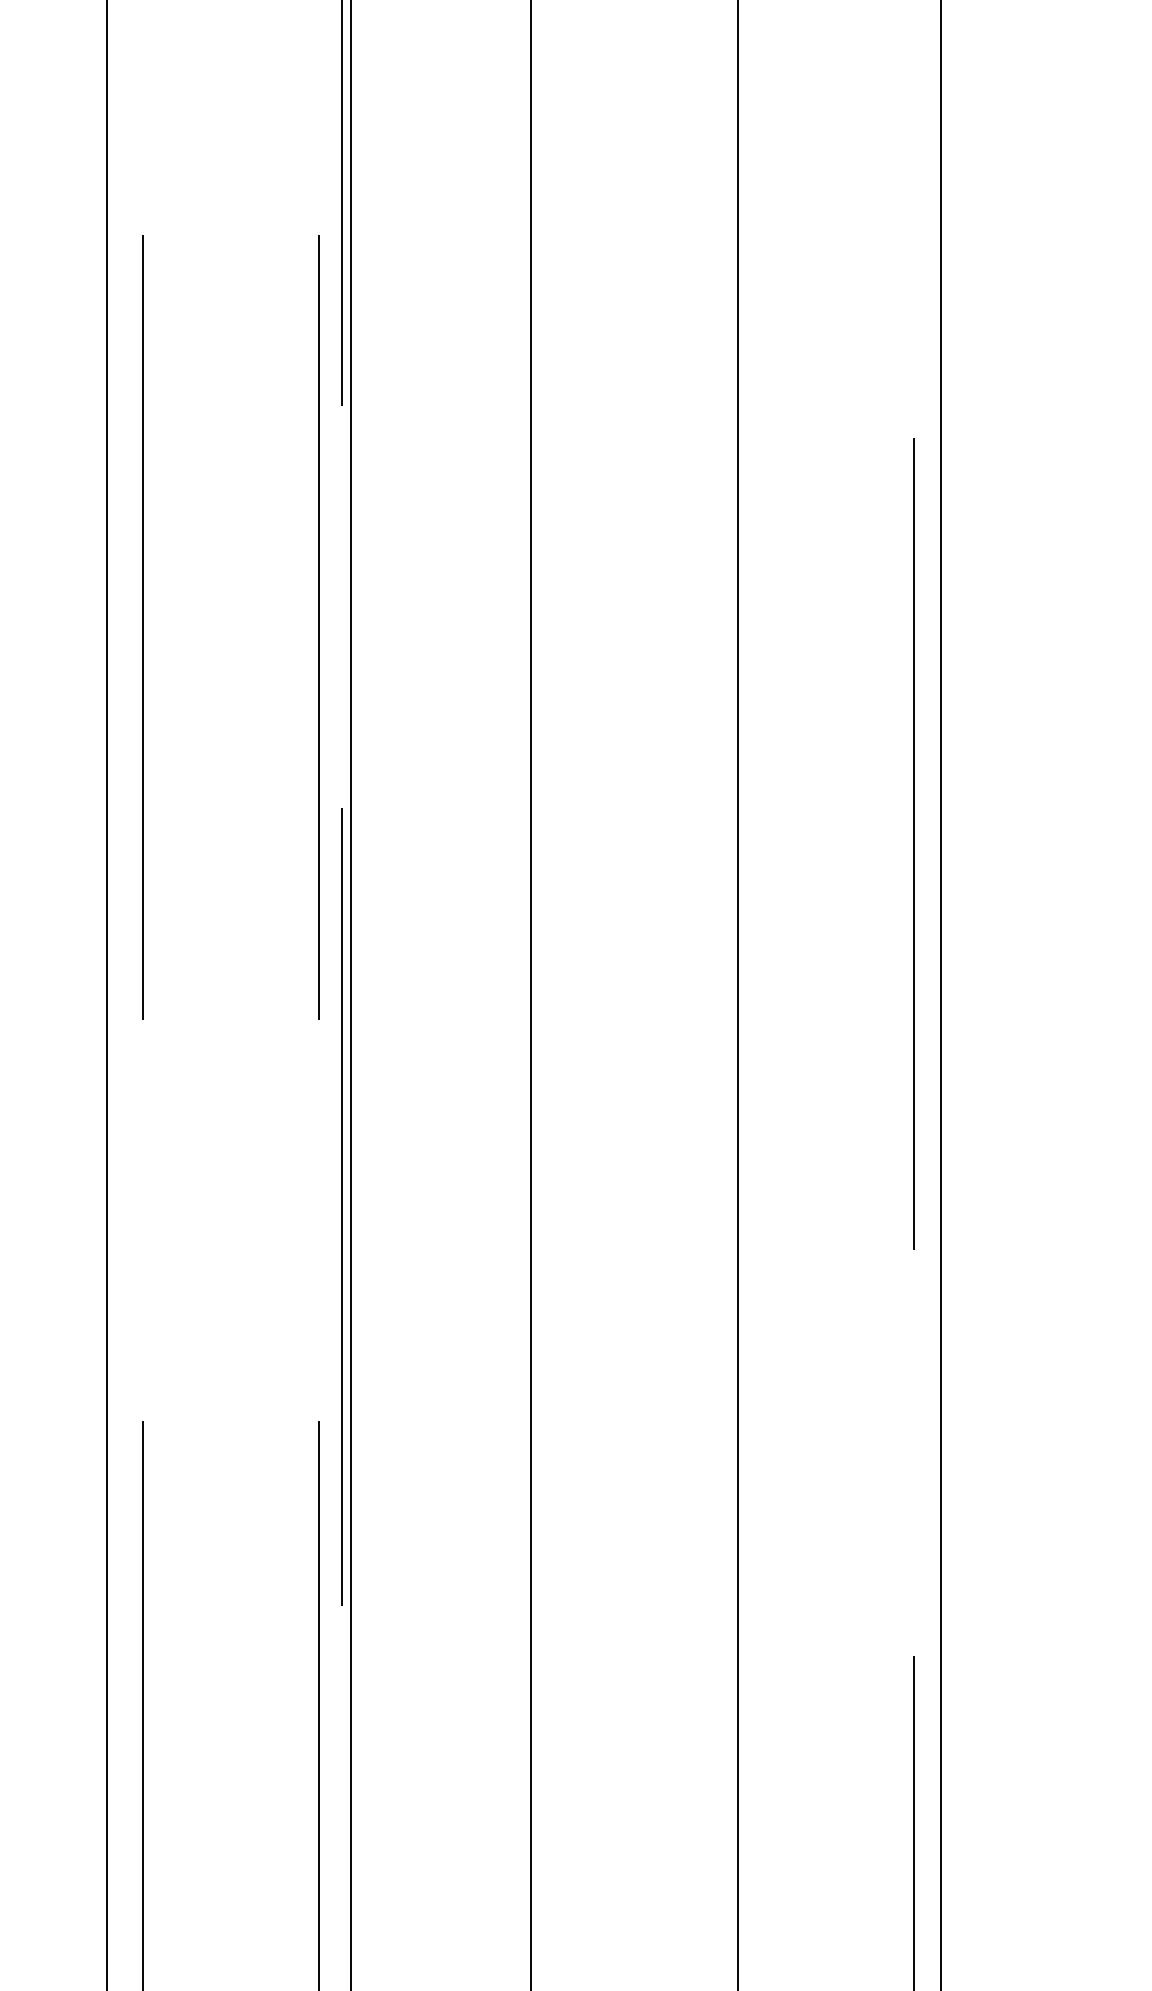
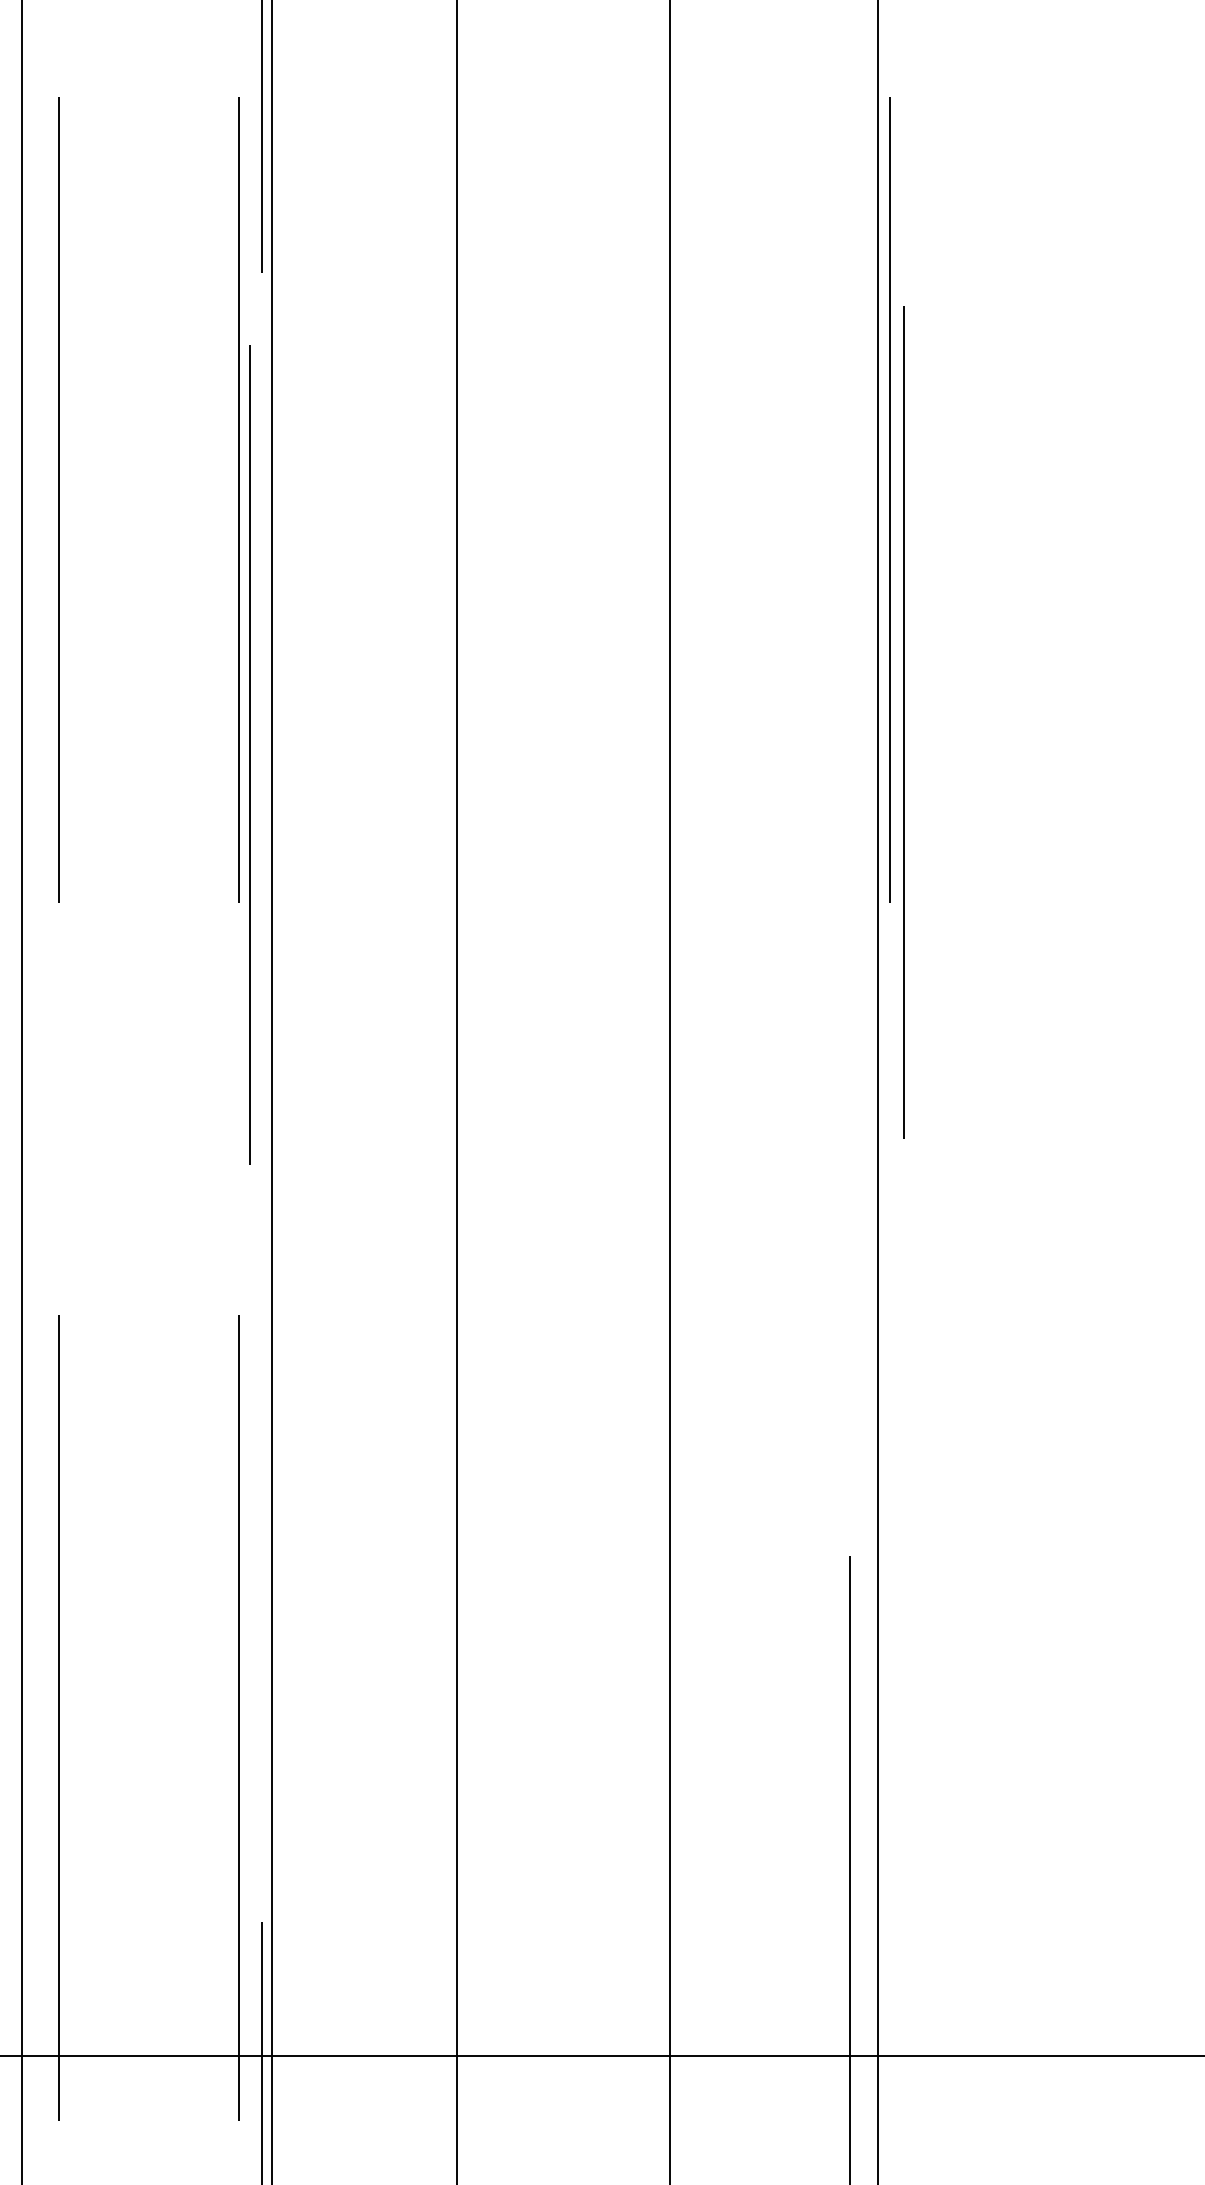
line: (952, 626) -> (889, 499), added
line: (913, 843) -> (903, 722), moved
line: (340, 1206) -> (249, 754), moved

